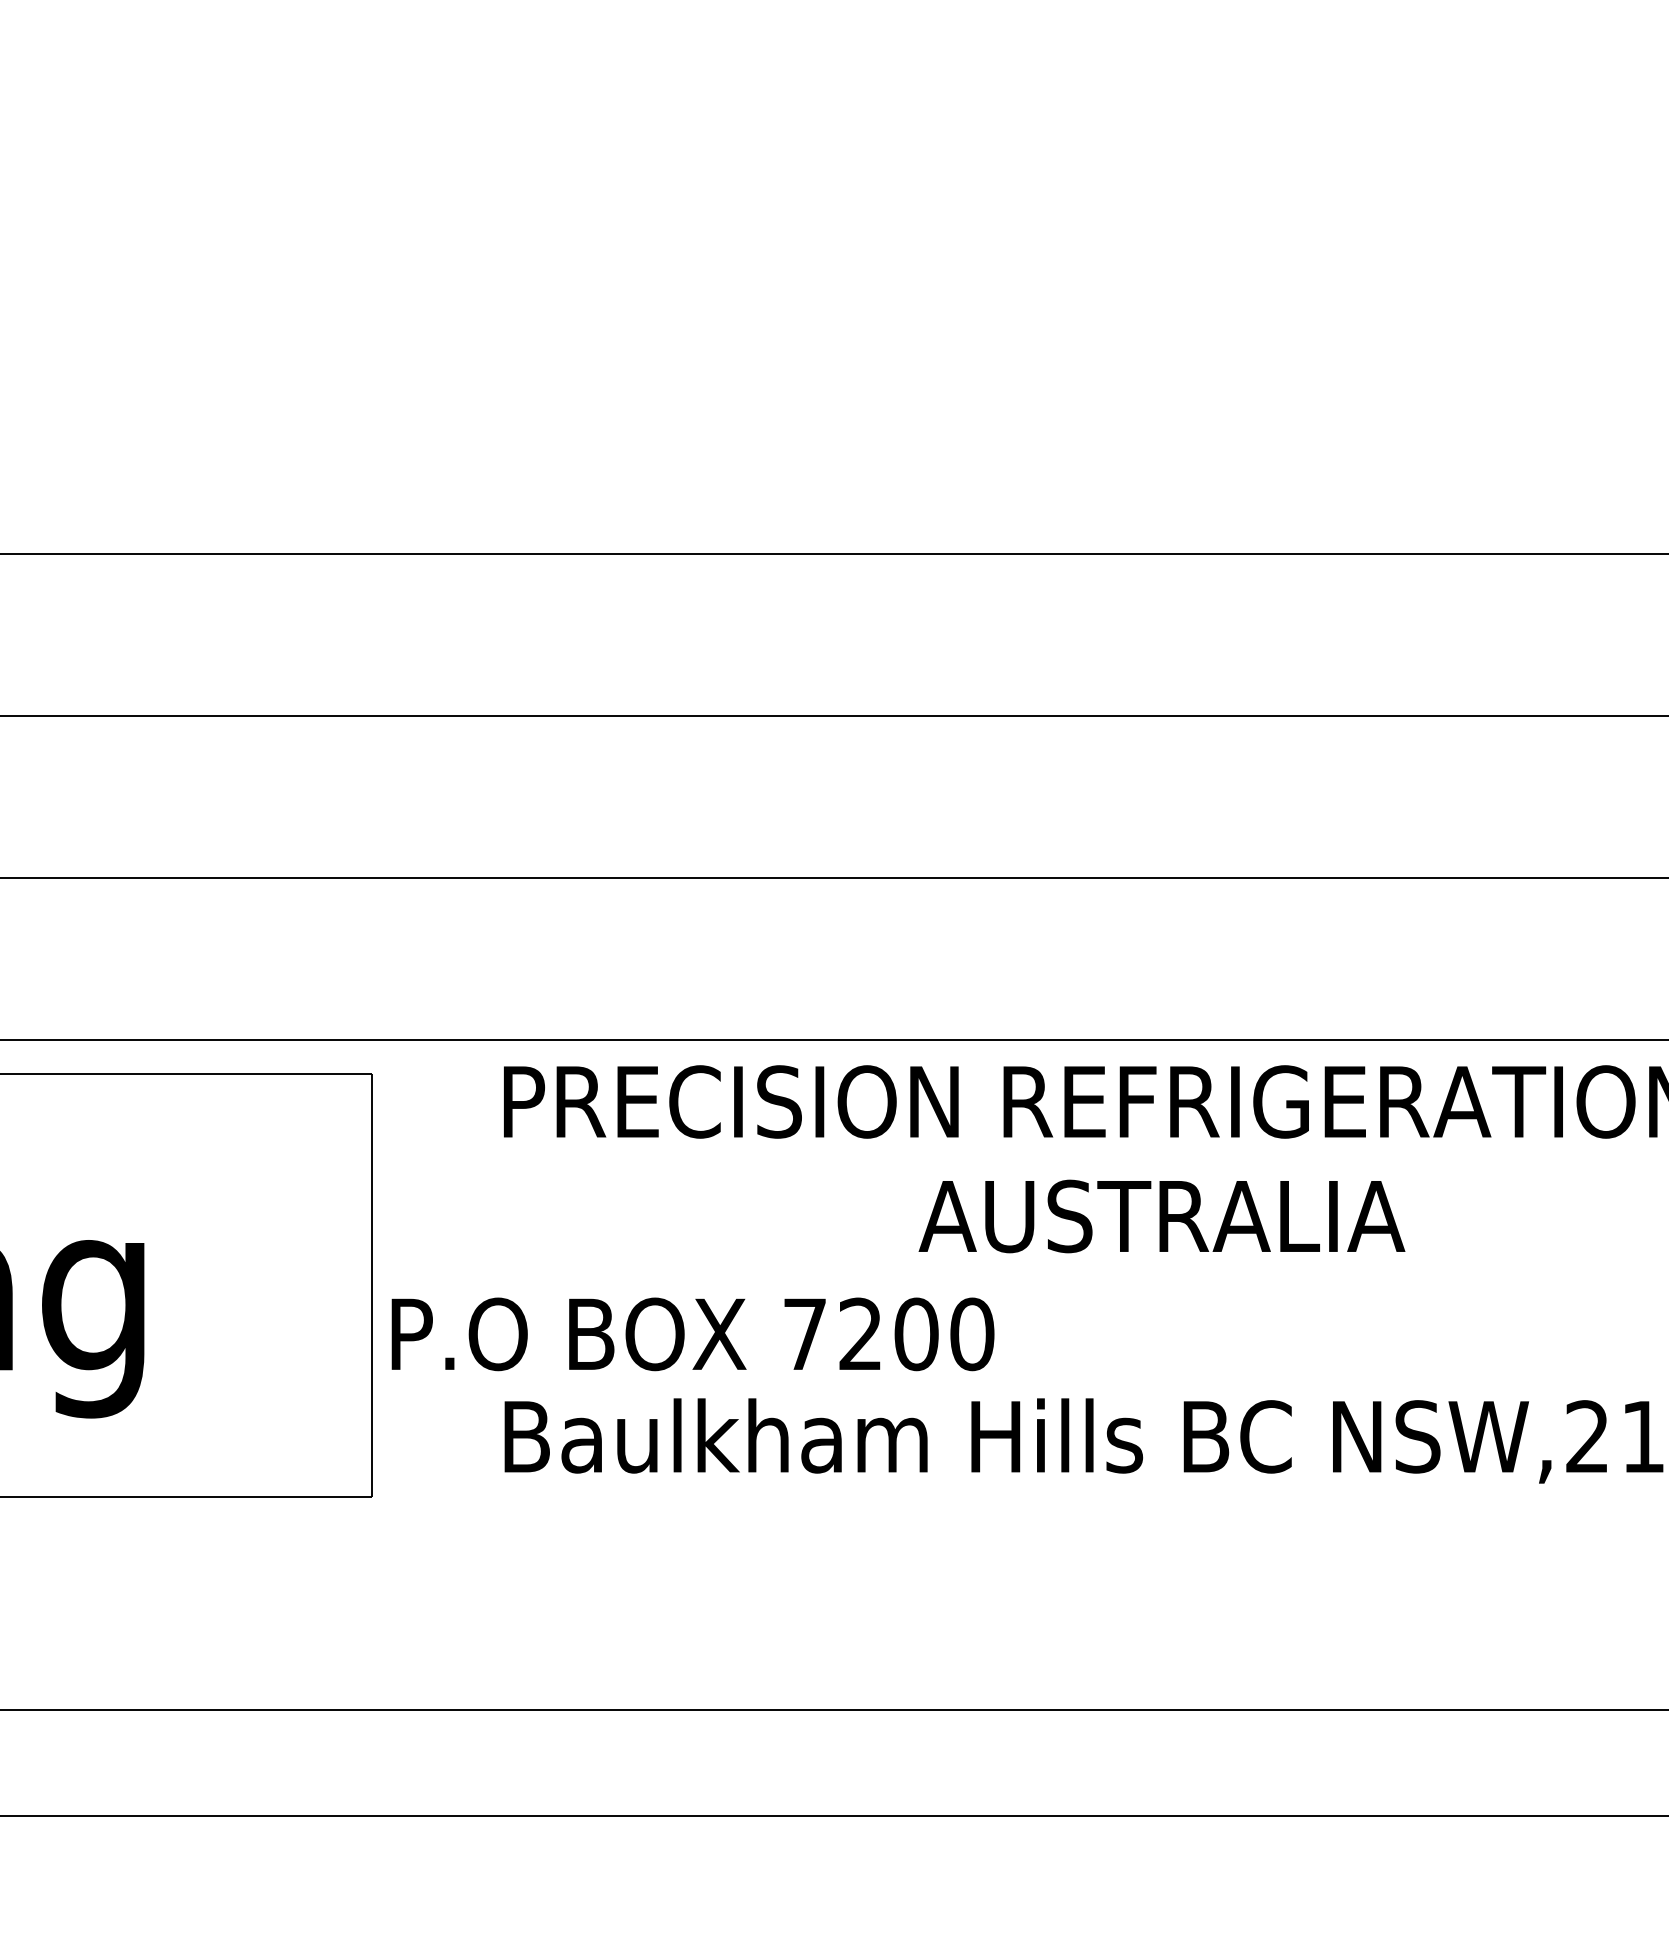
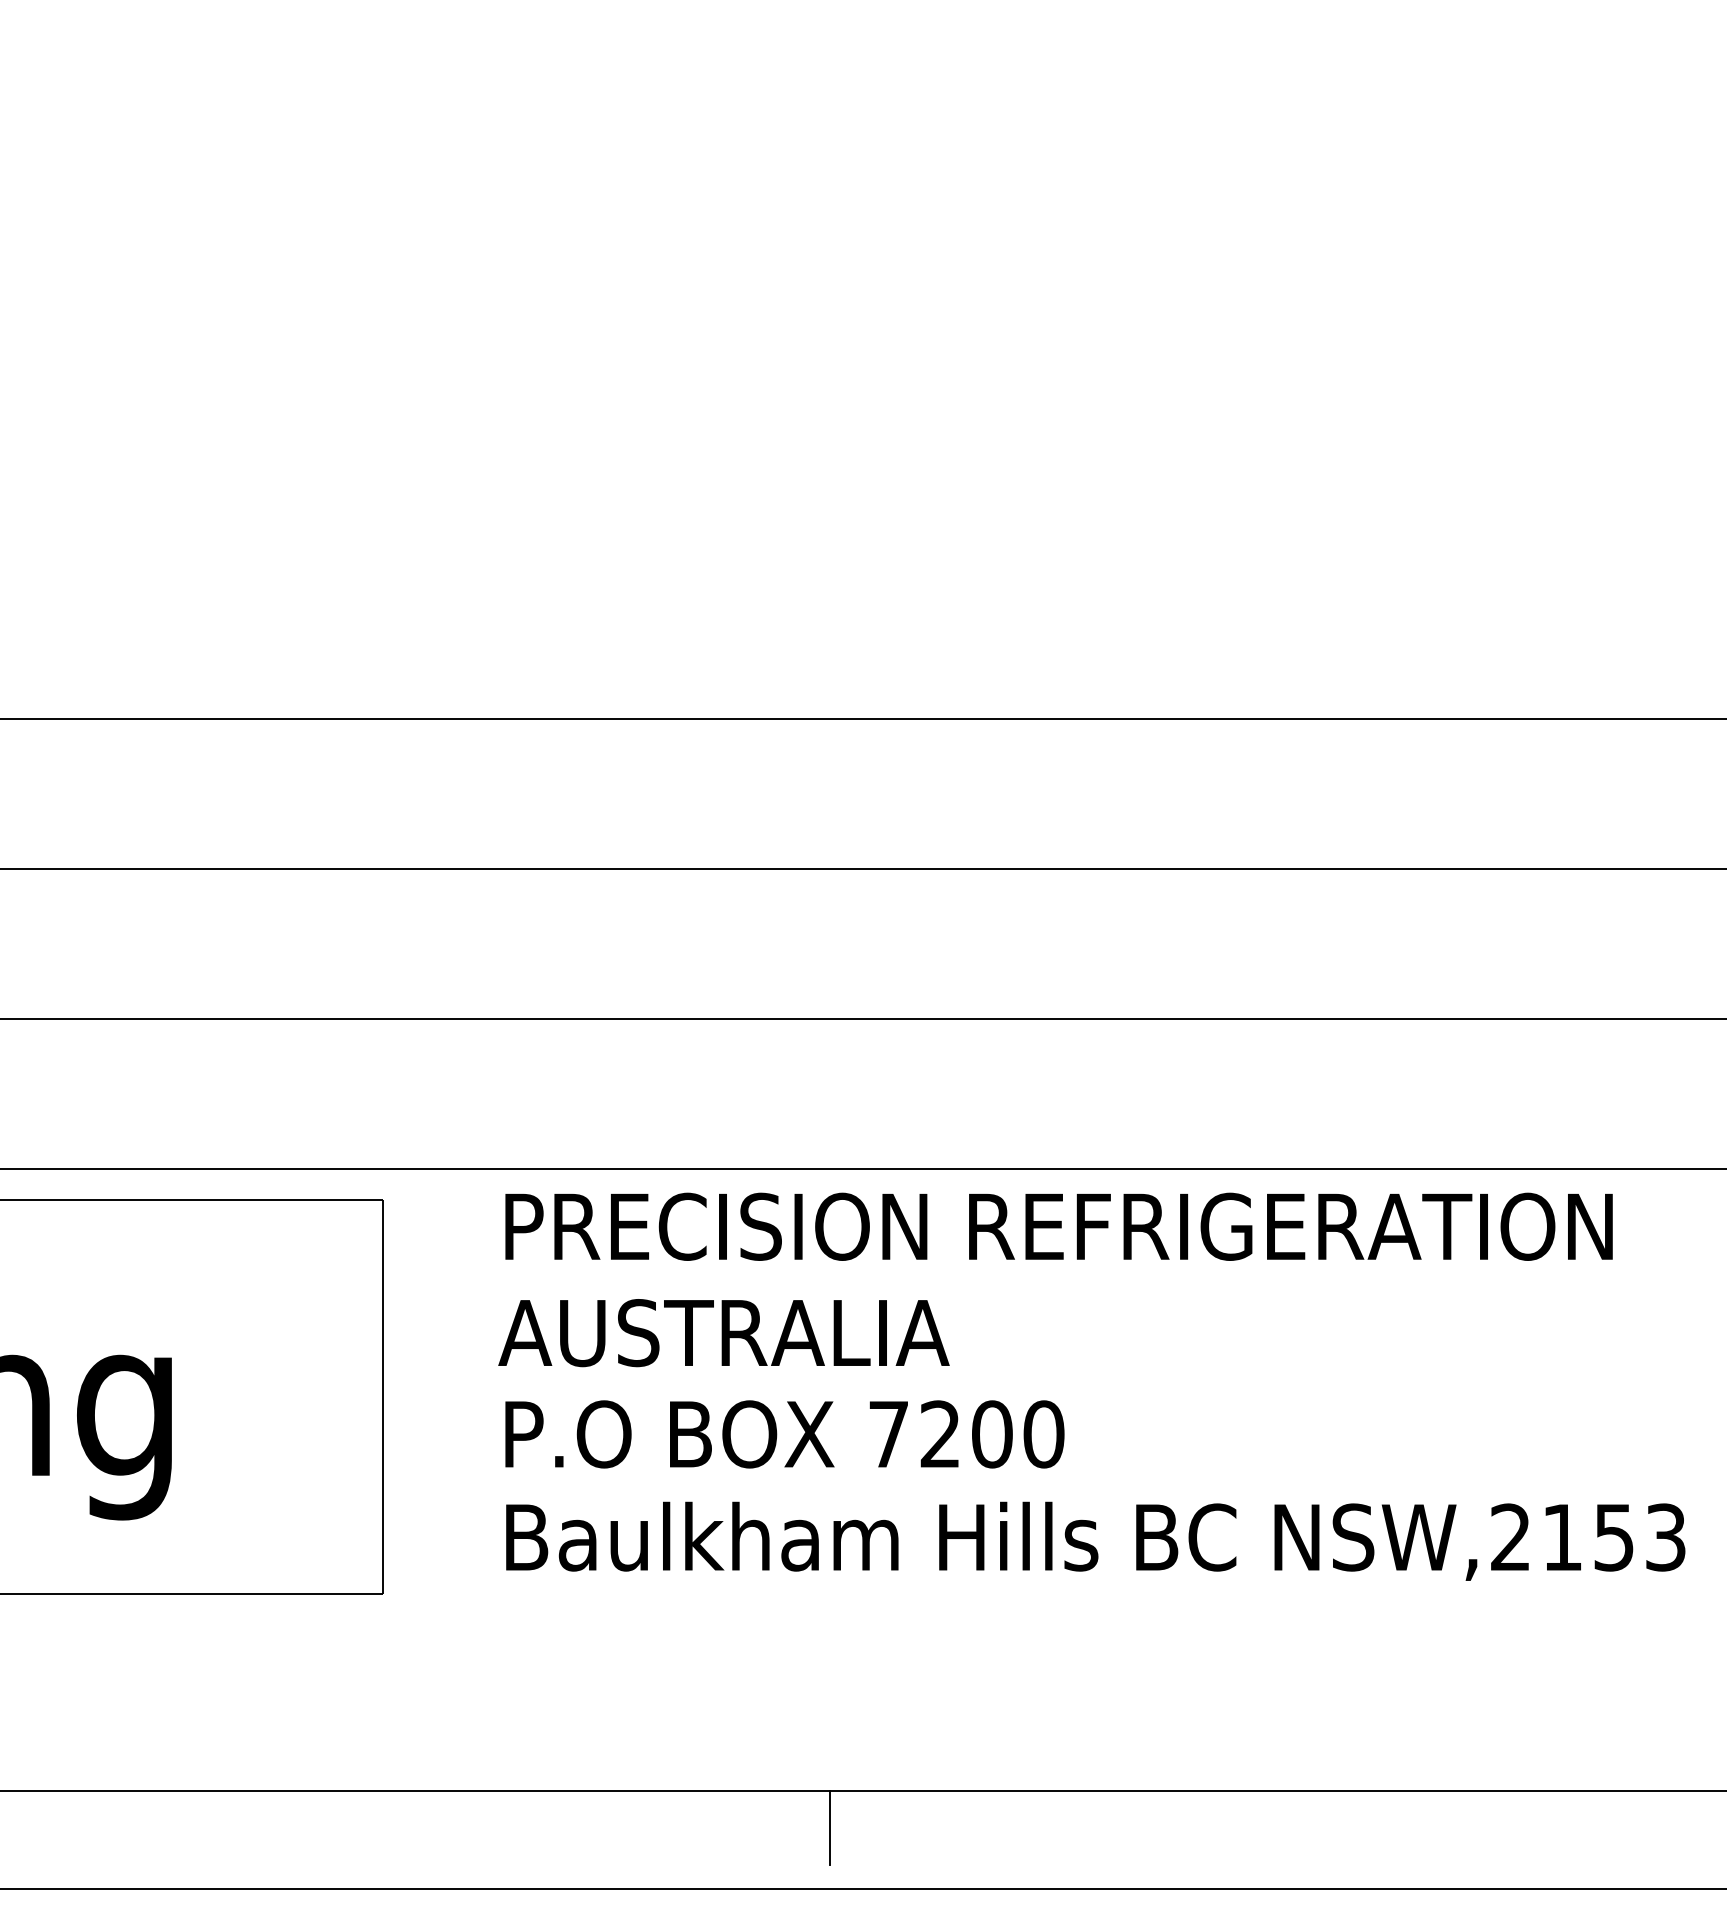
text: (1161, 1216) -> (723, 1333), moved
text: (692, 1334) -> (784, 1434), moved
line: (853, 1749) -> (829, 1827), added

